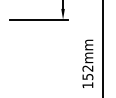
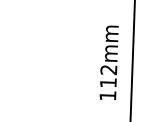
text: (87, 77) -> (107, 83), 152mm -> 112mm

